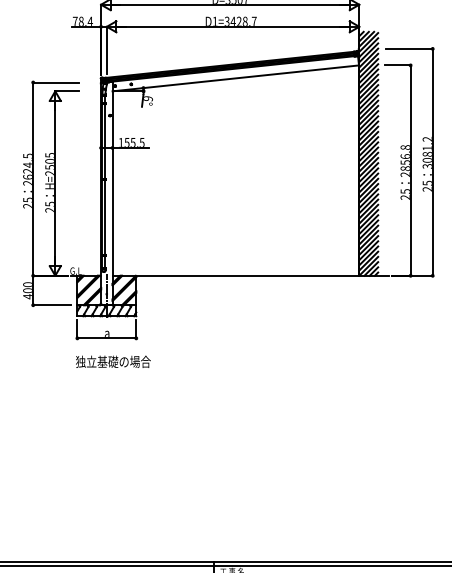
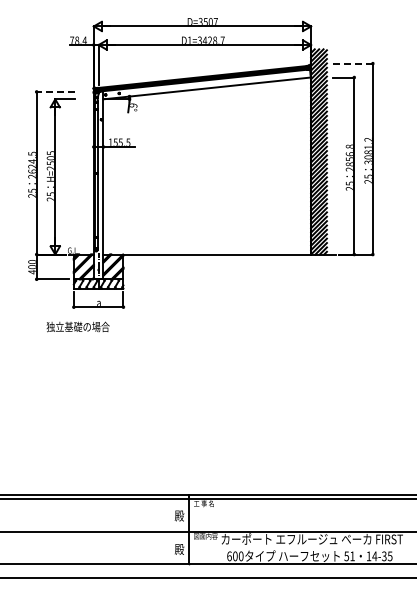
line: (409, 48) -> (353, 63), solid -> dashed
line: (55, 82) -> (55, 91), solid -> dashed
text: (112, 361) -> (77, 326), moved

